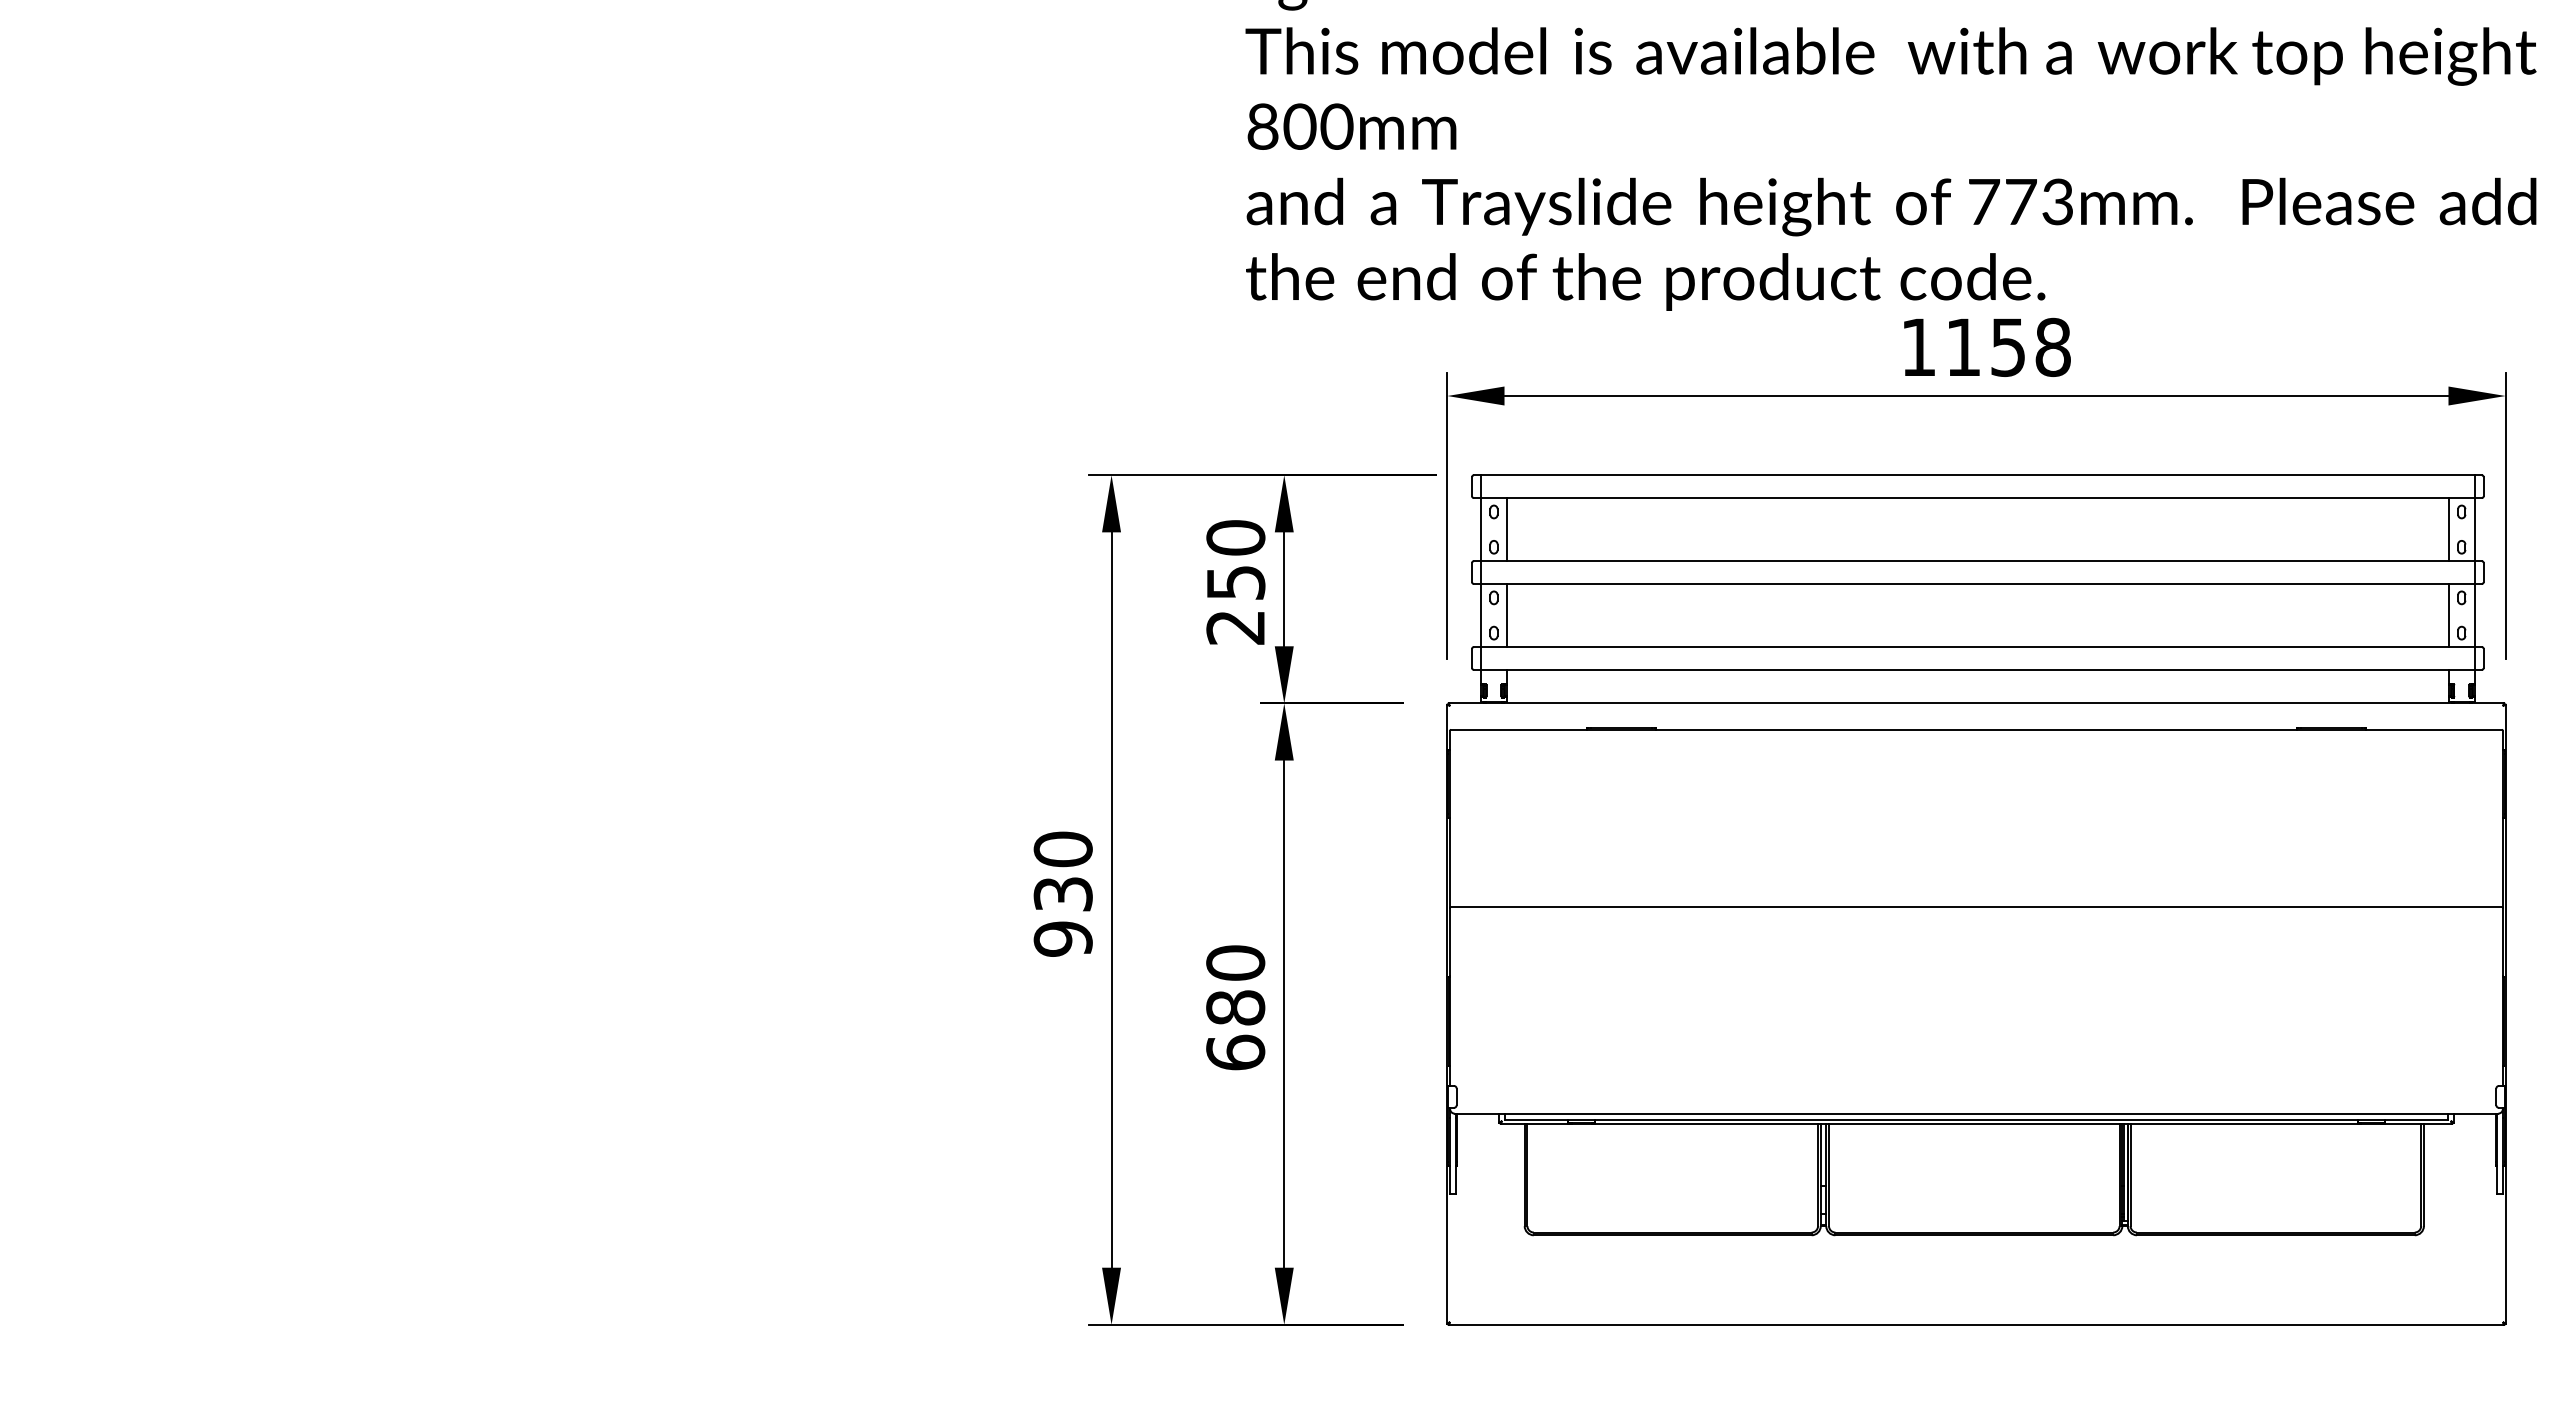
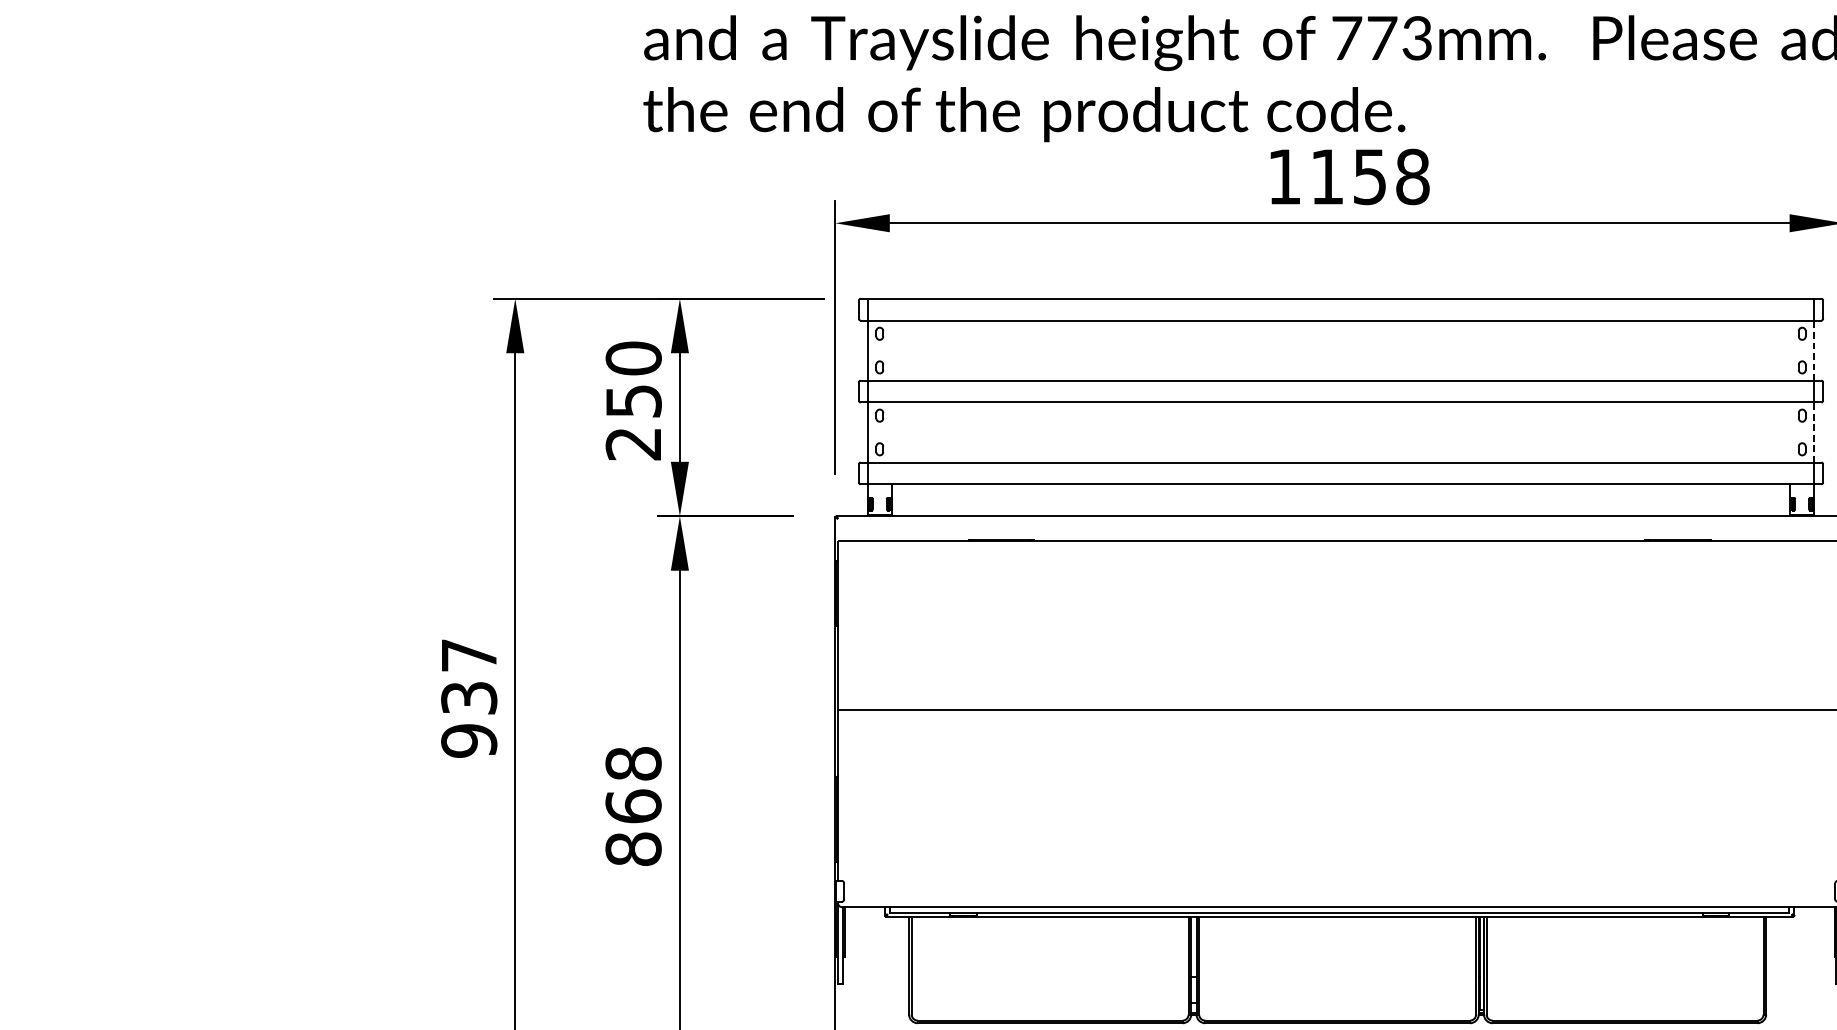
line: (1506, 529) -> (891, 350), removed
line: (2448, 529) -> (1789, 350), removed
line: (2474, 529) -> (1814, 350), solid -> dashed
line: (1506, 615) -> (891, 432), removed
line: (2448, 615) -> (1789, 432), removed
line: (2474, 615) -> (1814, 432), solid -> dashed
text: (1062, 849) -> (468, 655), 930 -> 937
text: (1235, 1007) -> (633, 806), 680 -> 868

